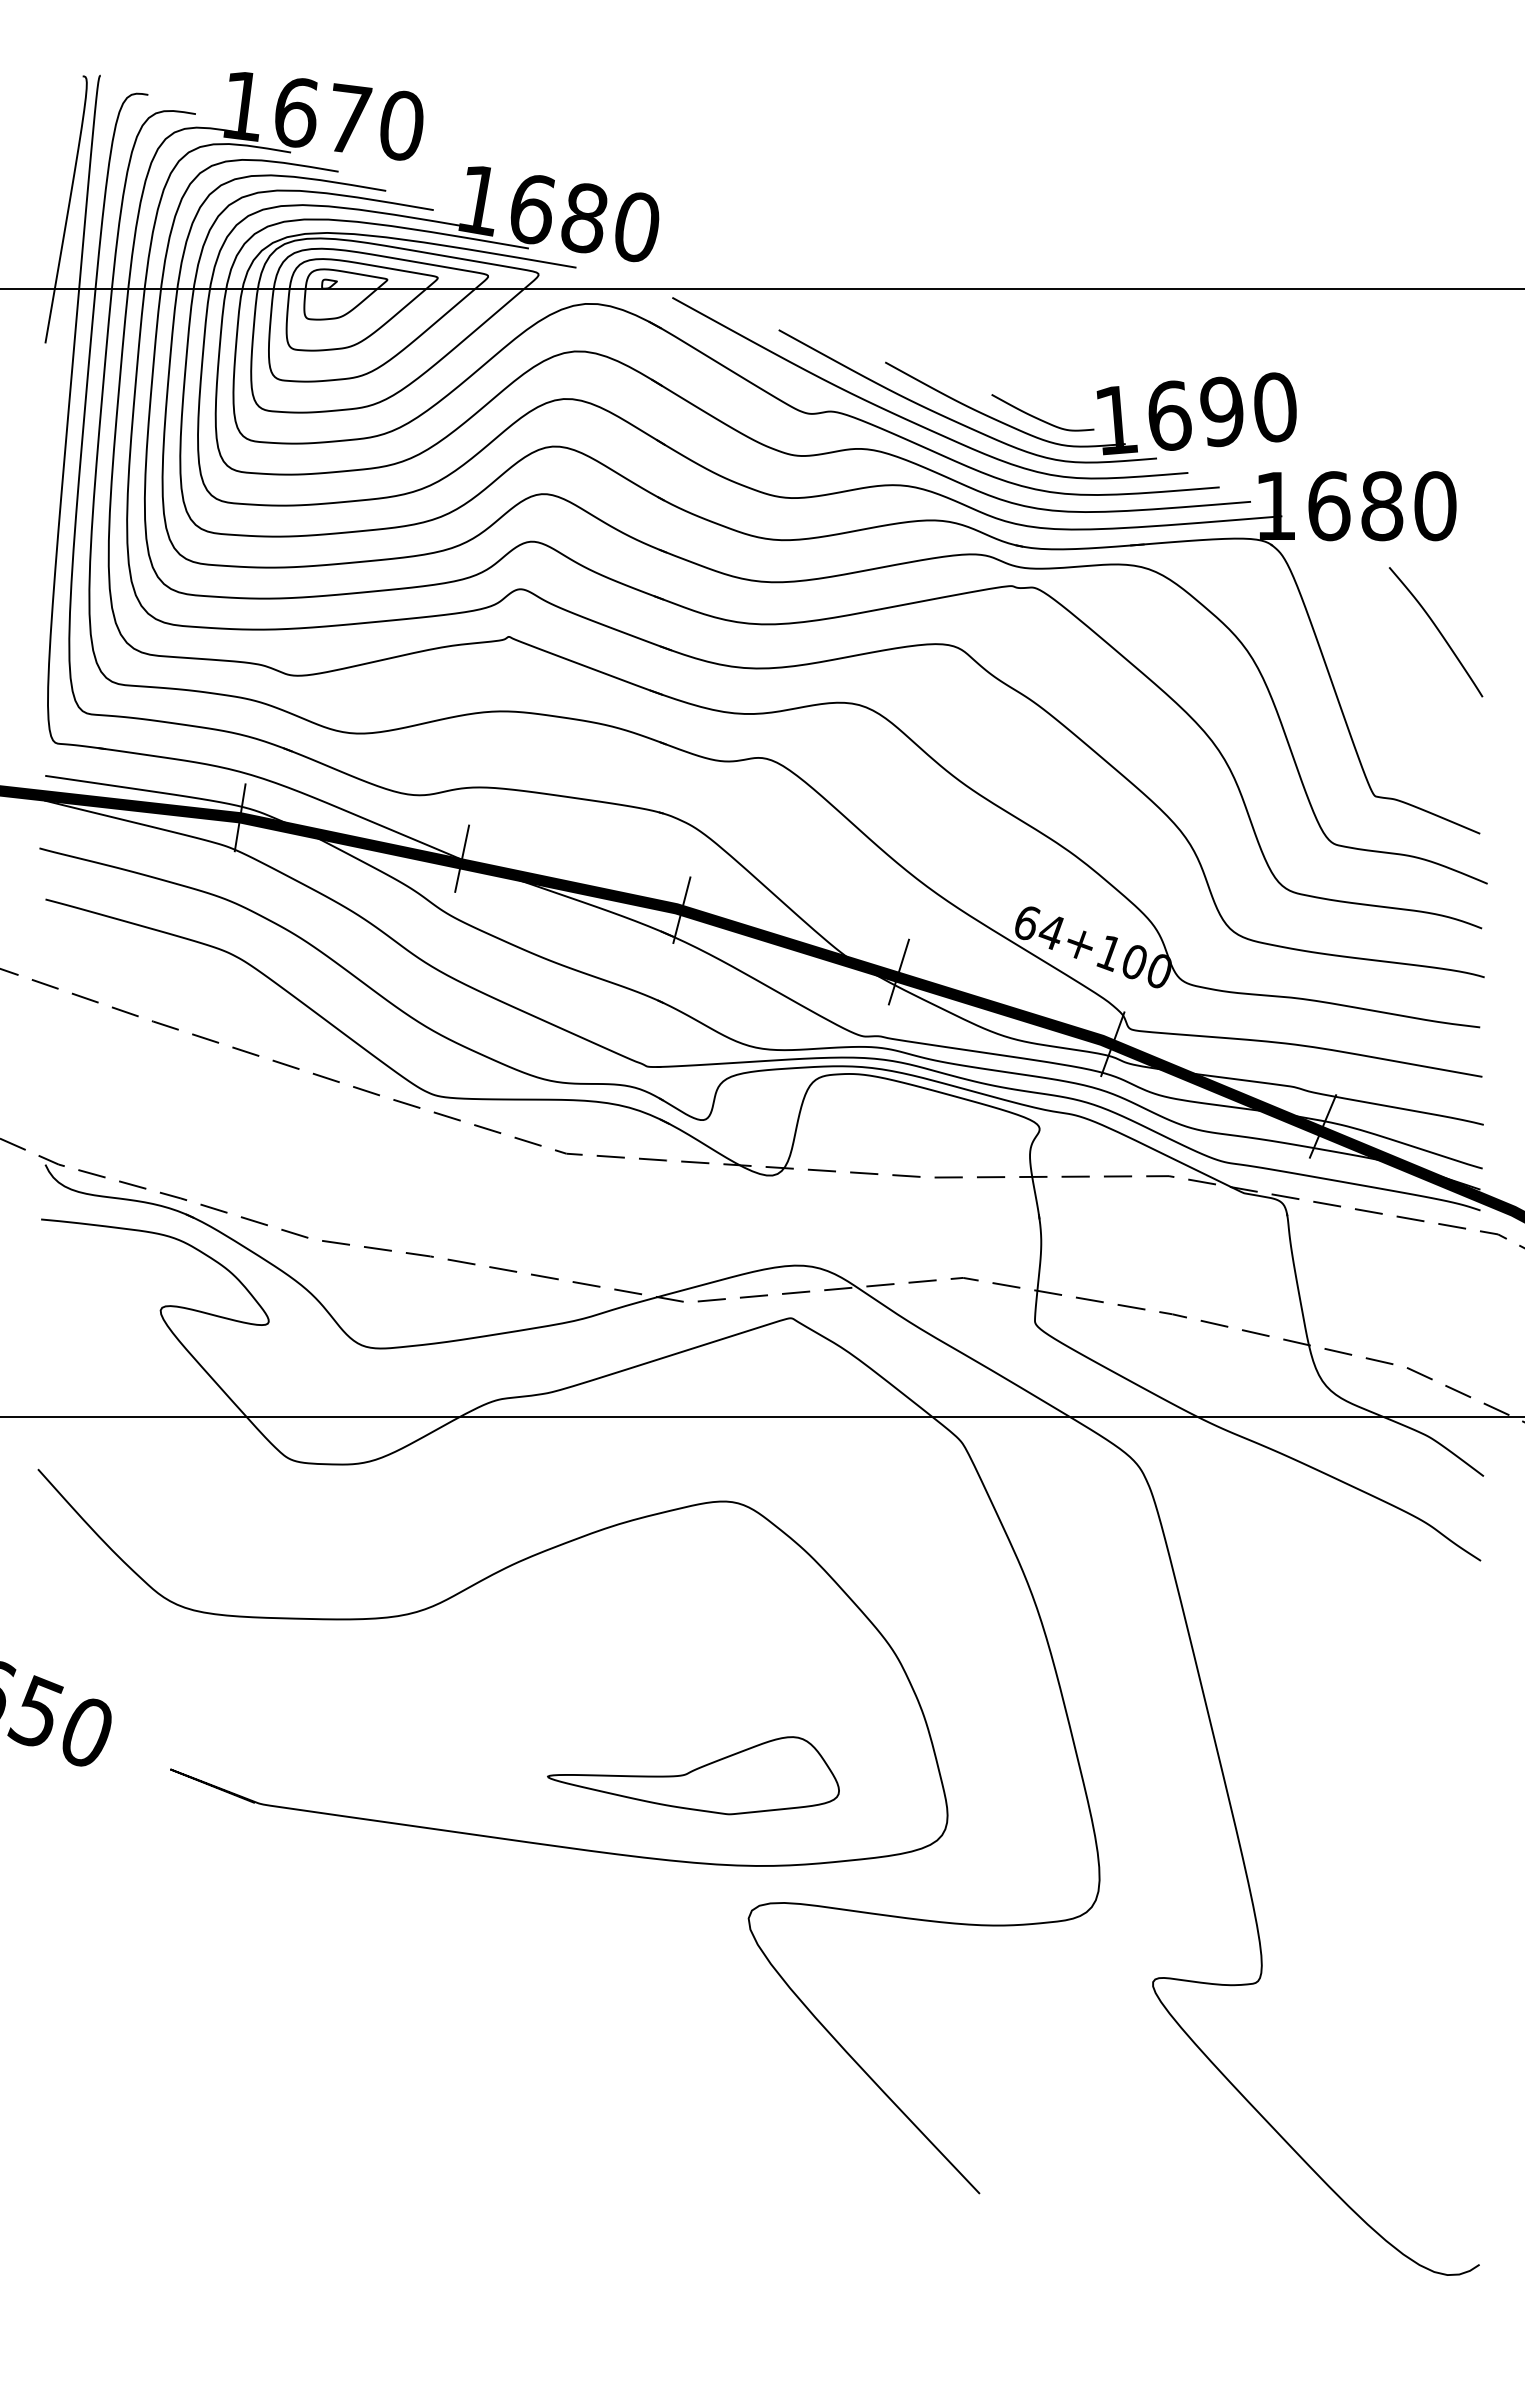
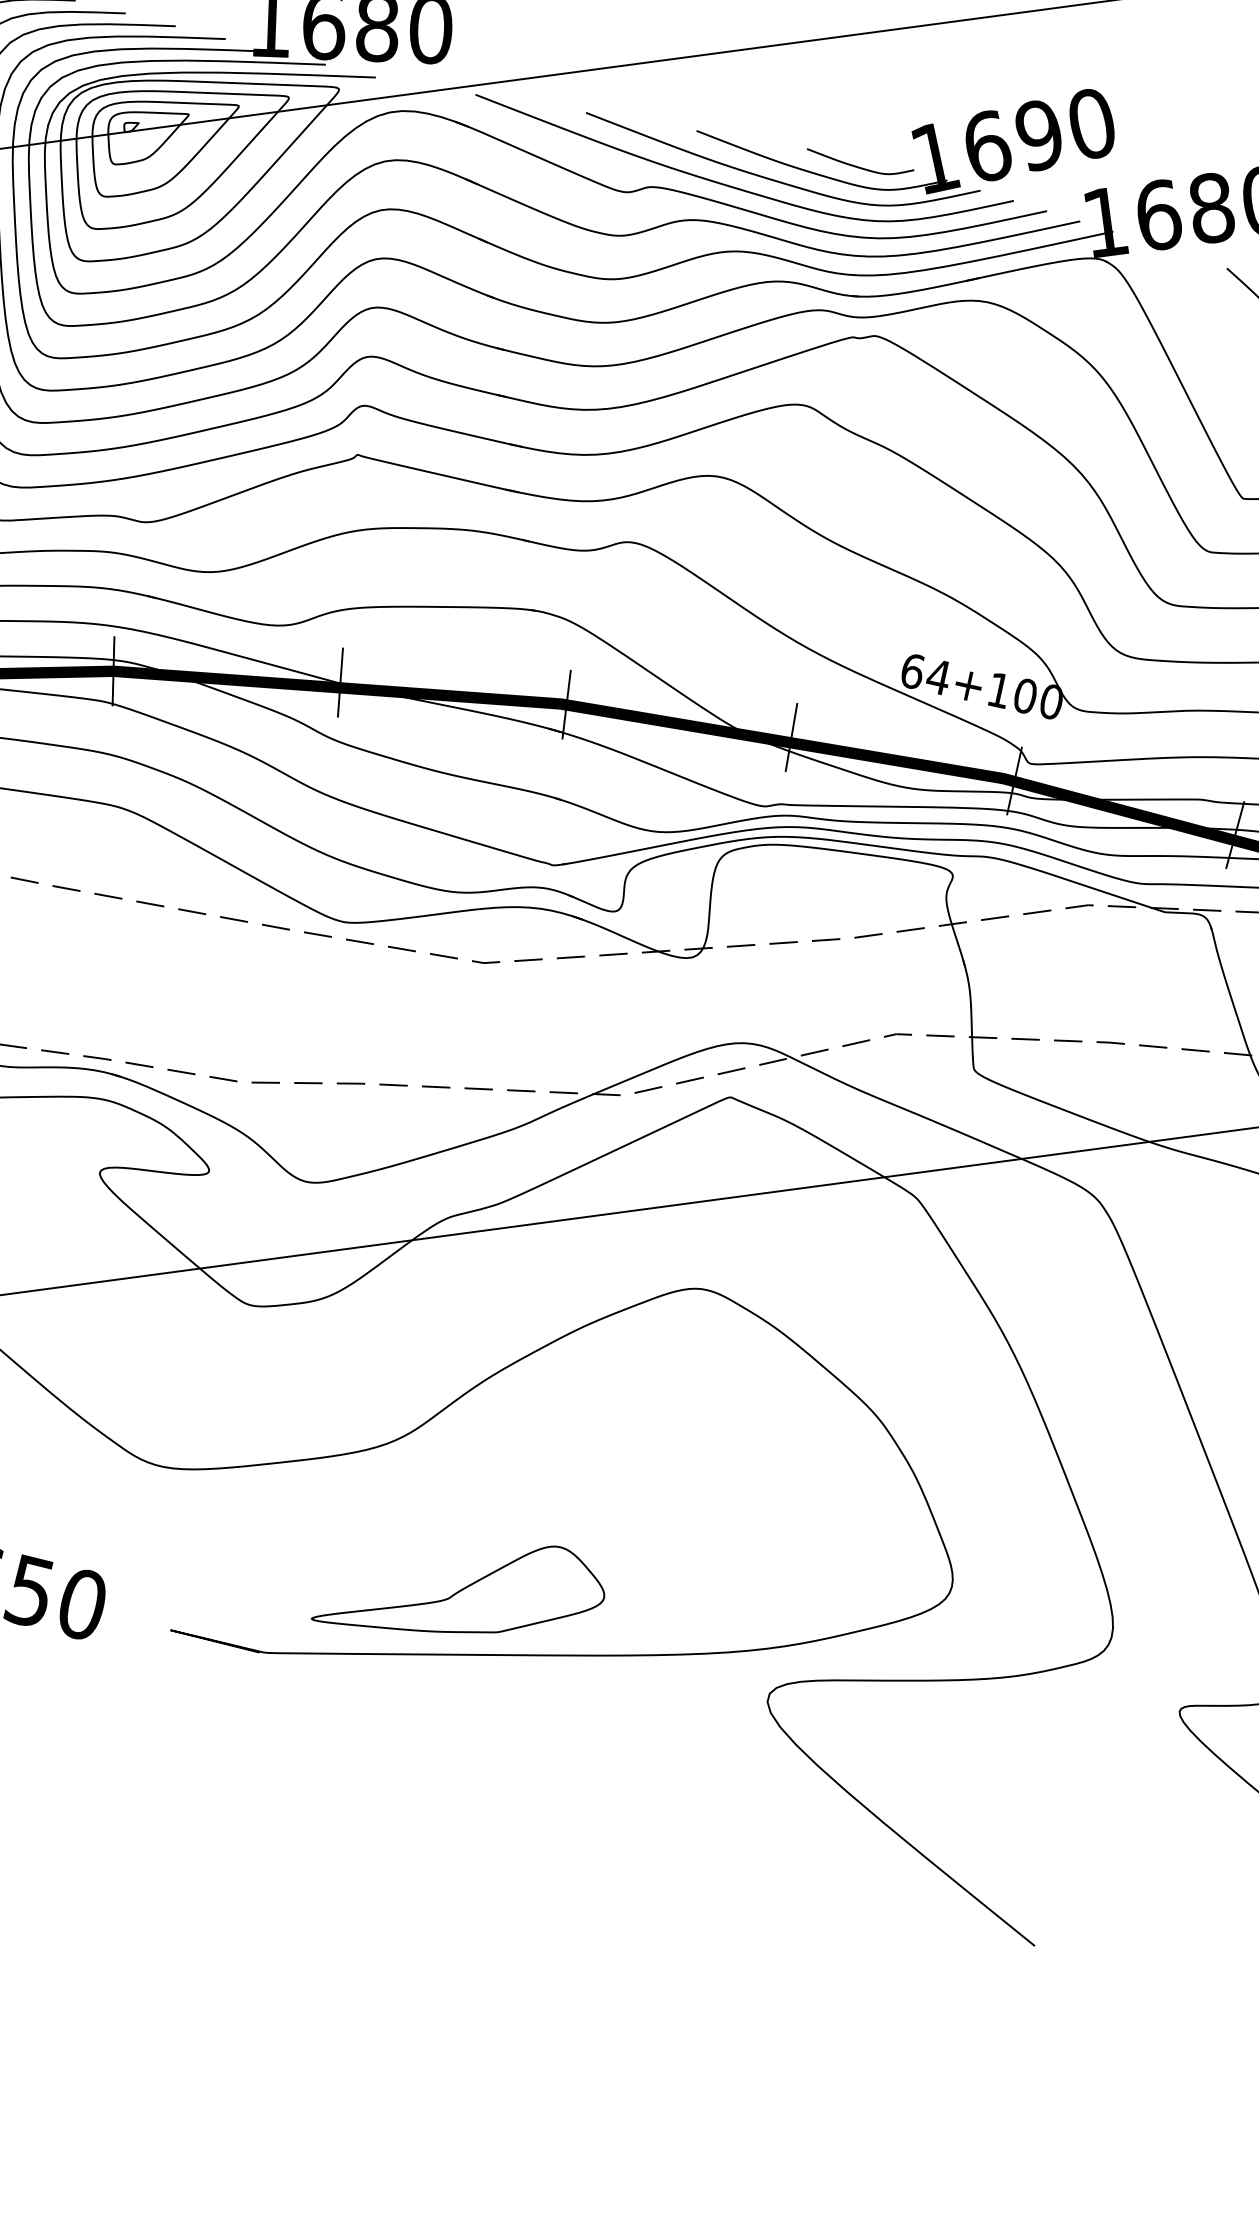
part: (693, 1775) -> (456, 1598), moved

